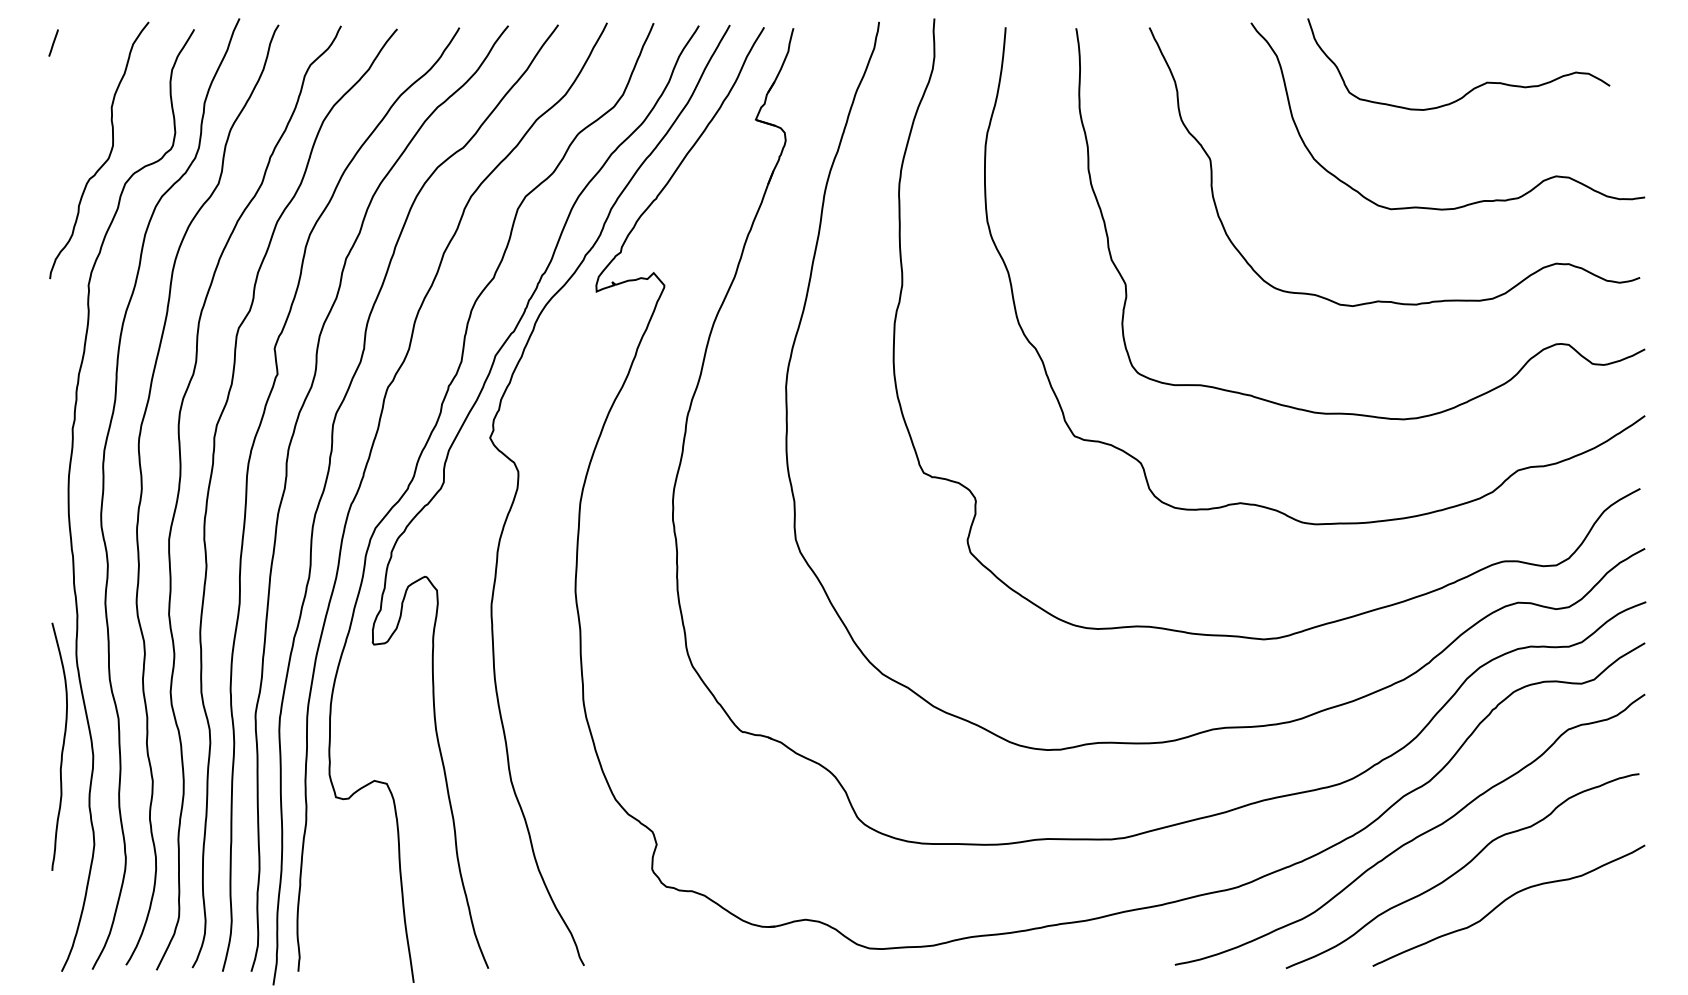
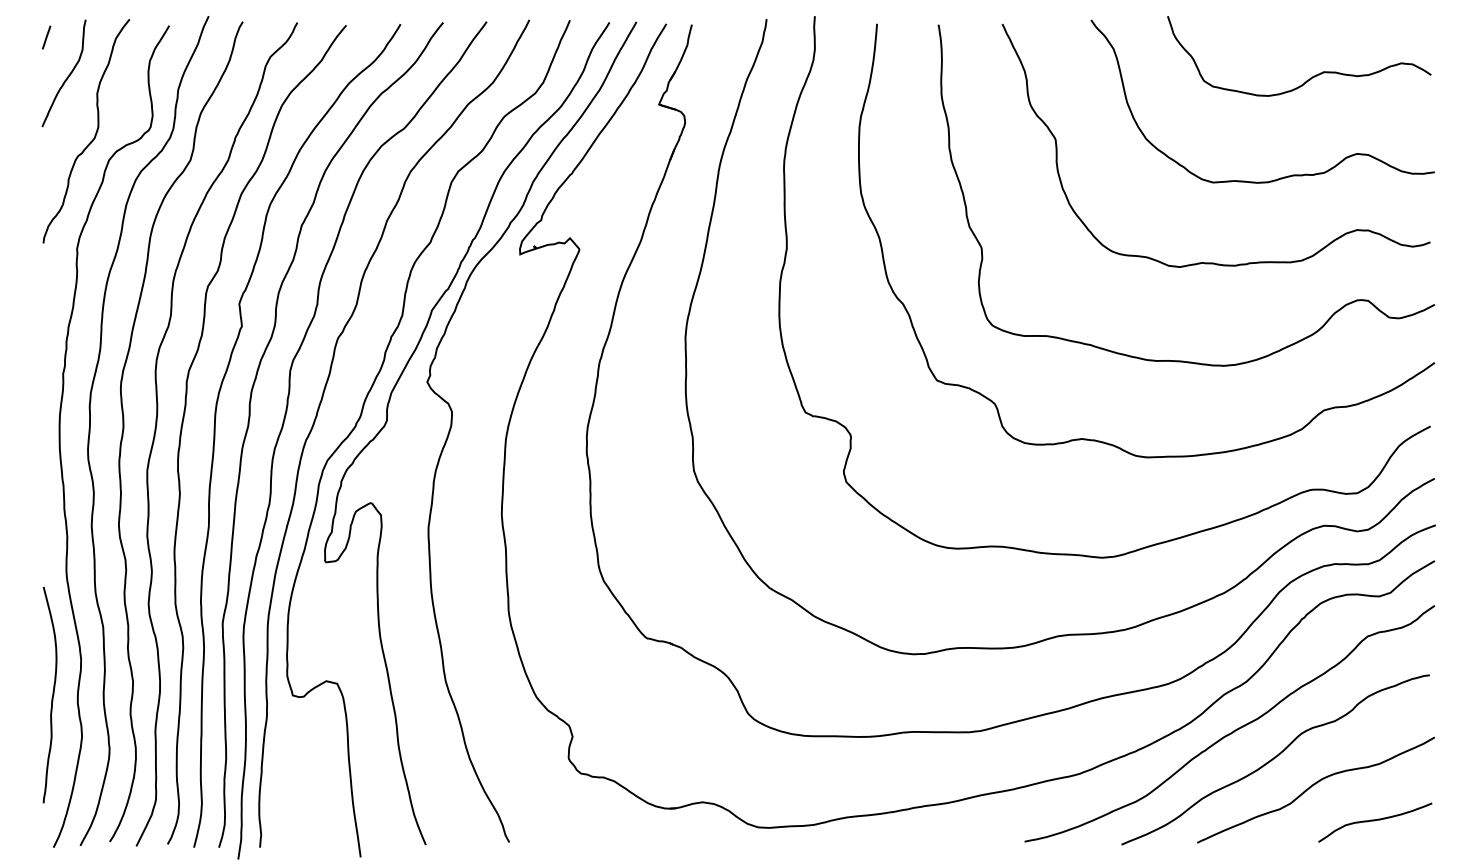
curve: (77, 87) -> (67, 76), added
curve: (1472, 88) -> (1311, 77), moved
curve: (62, 746) -> (52, 694), moved
curve: (1576, 941) -> (1374, 821), added

